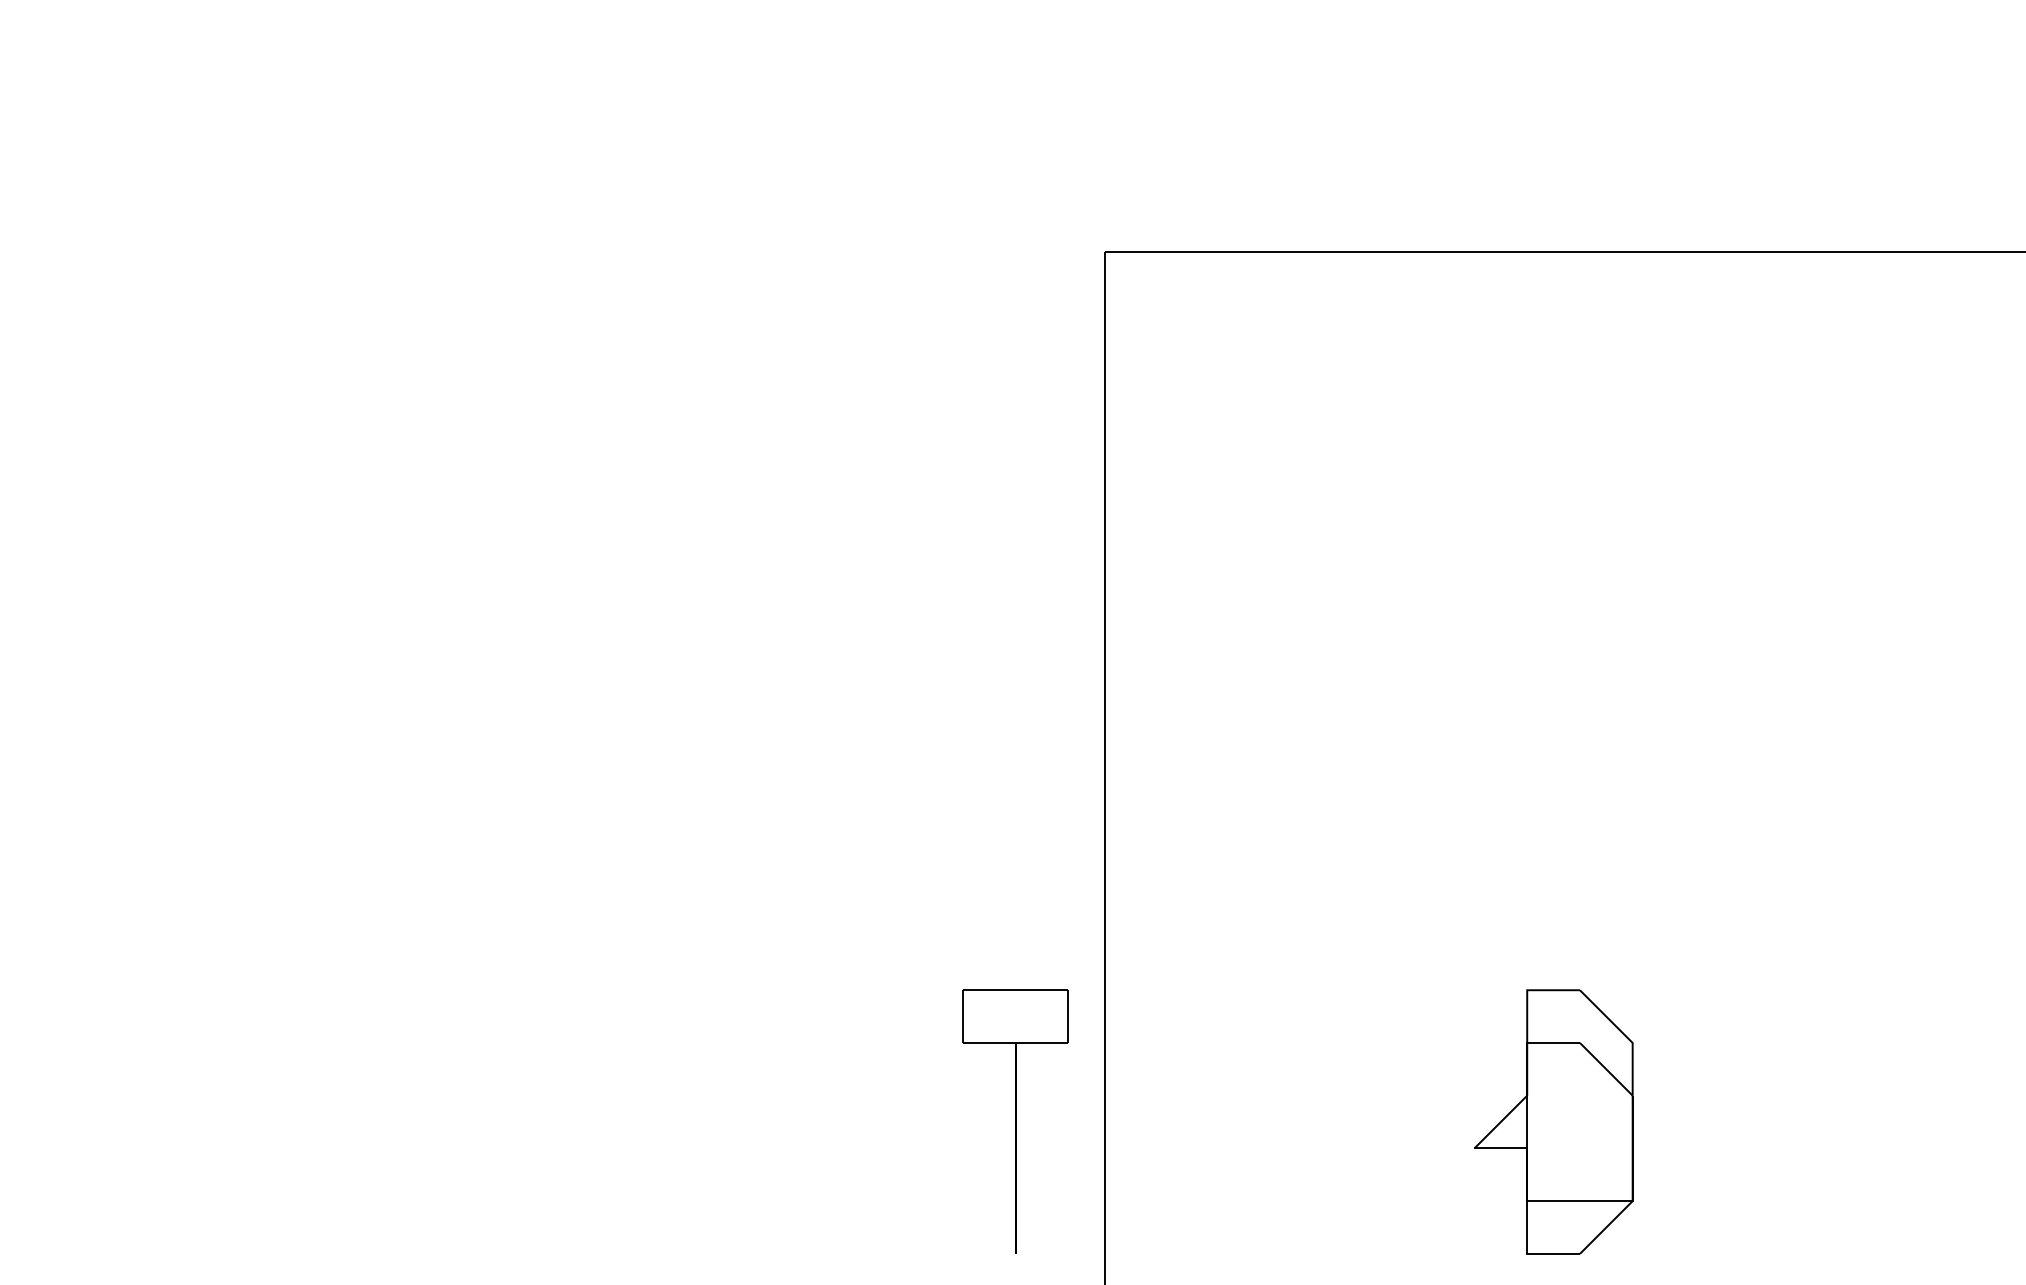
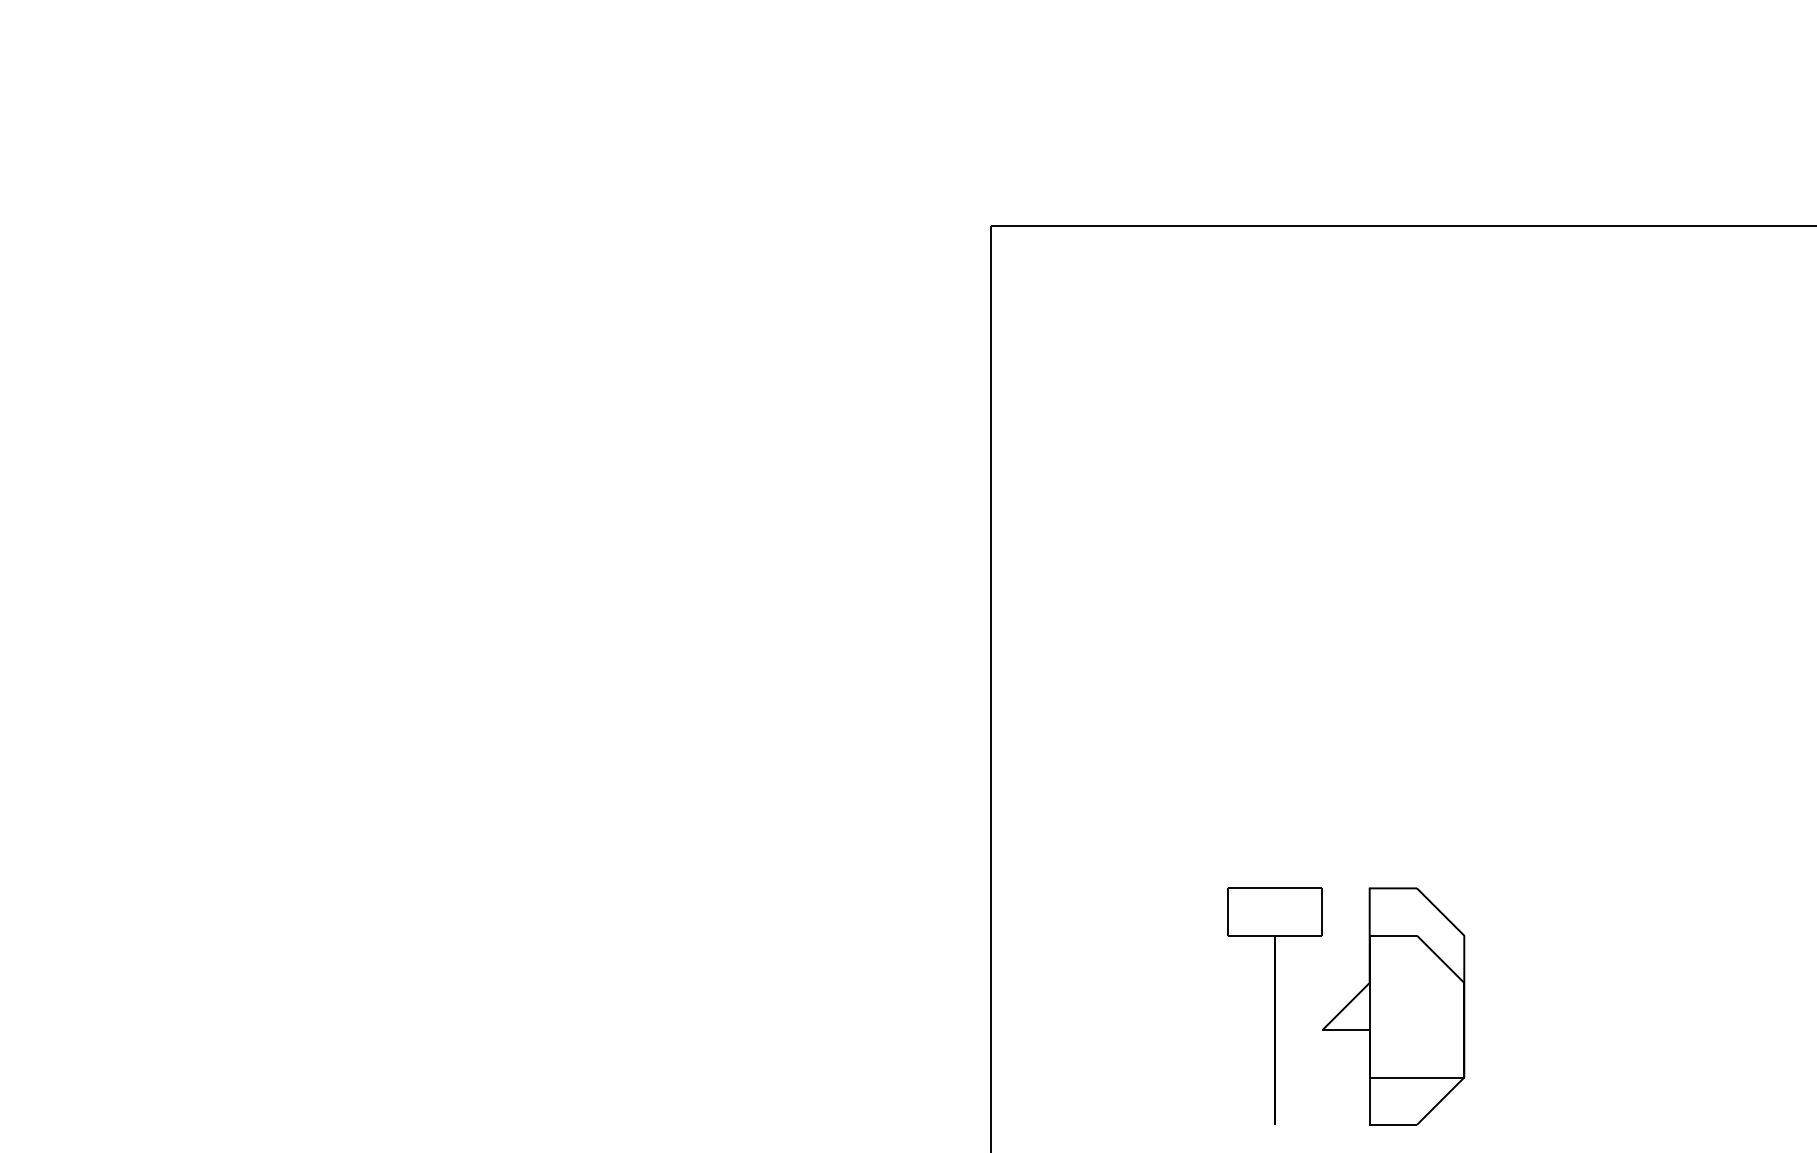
part: (1015, 1121) -> (1274, 1006), moved

